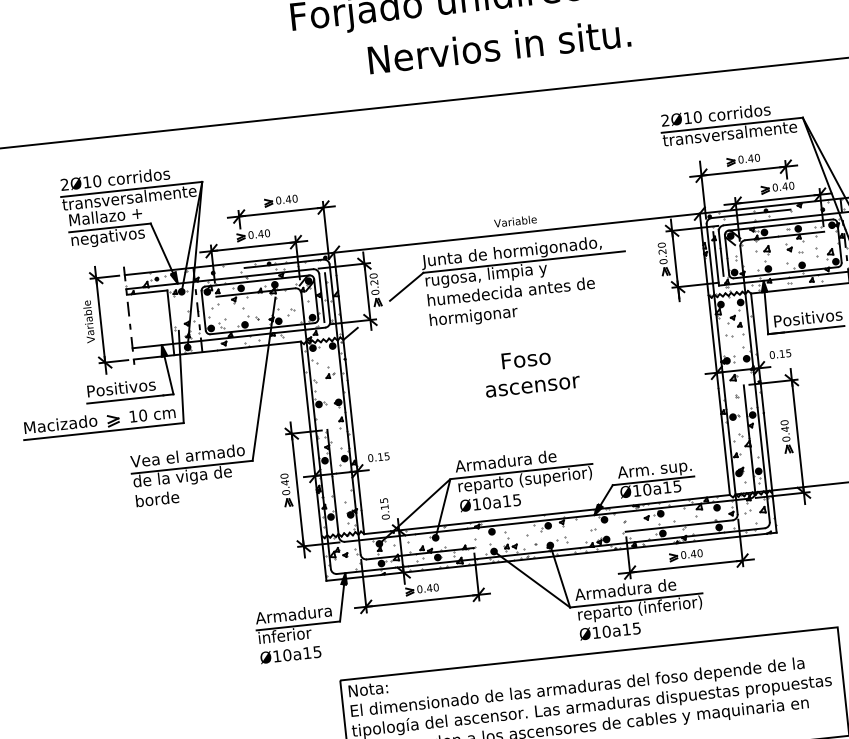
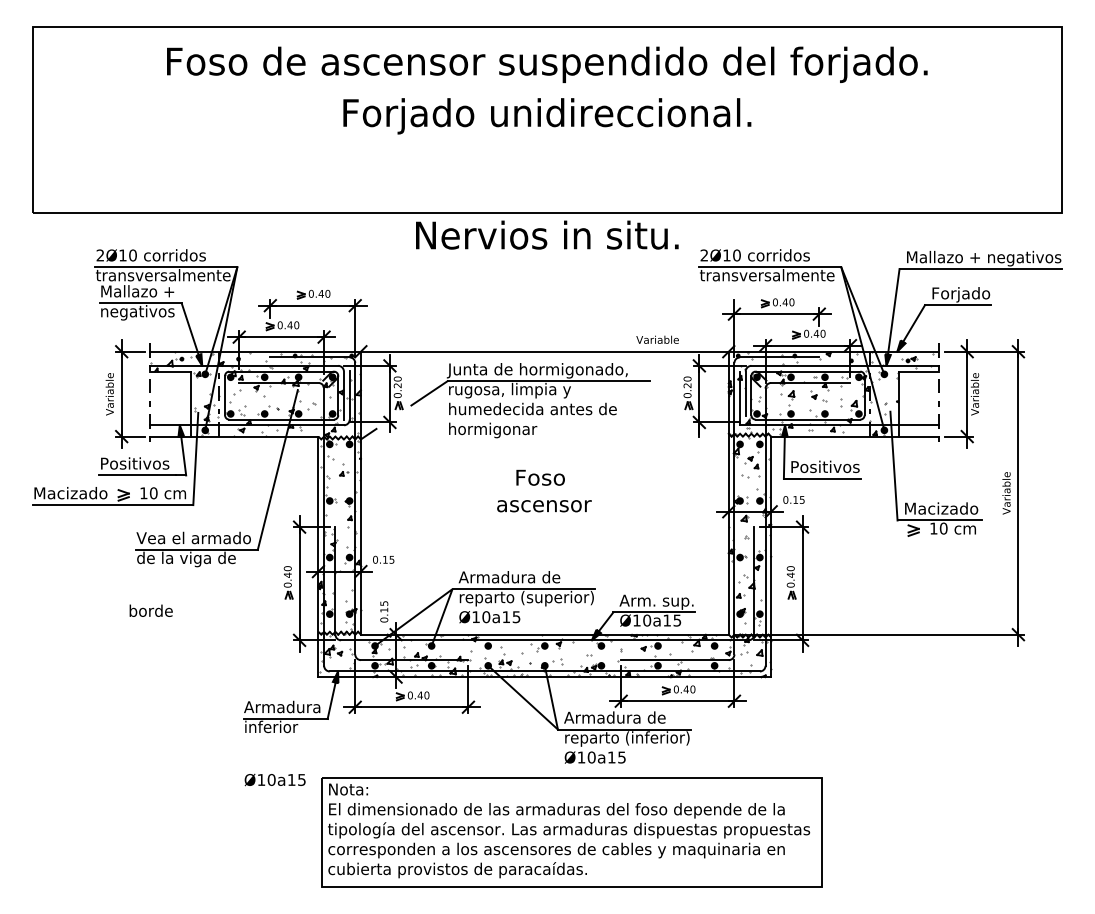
text: (499, 45) -> (547, 234), moved
text: (515, 221) -> (657, 339), moved
text: (156, 498) -> (150, 610), moved
text: (290, 654) -> (274, 779), moved

